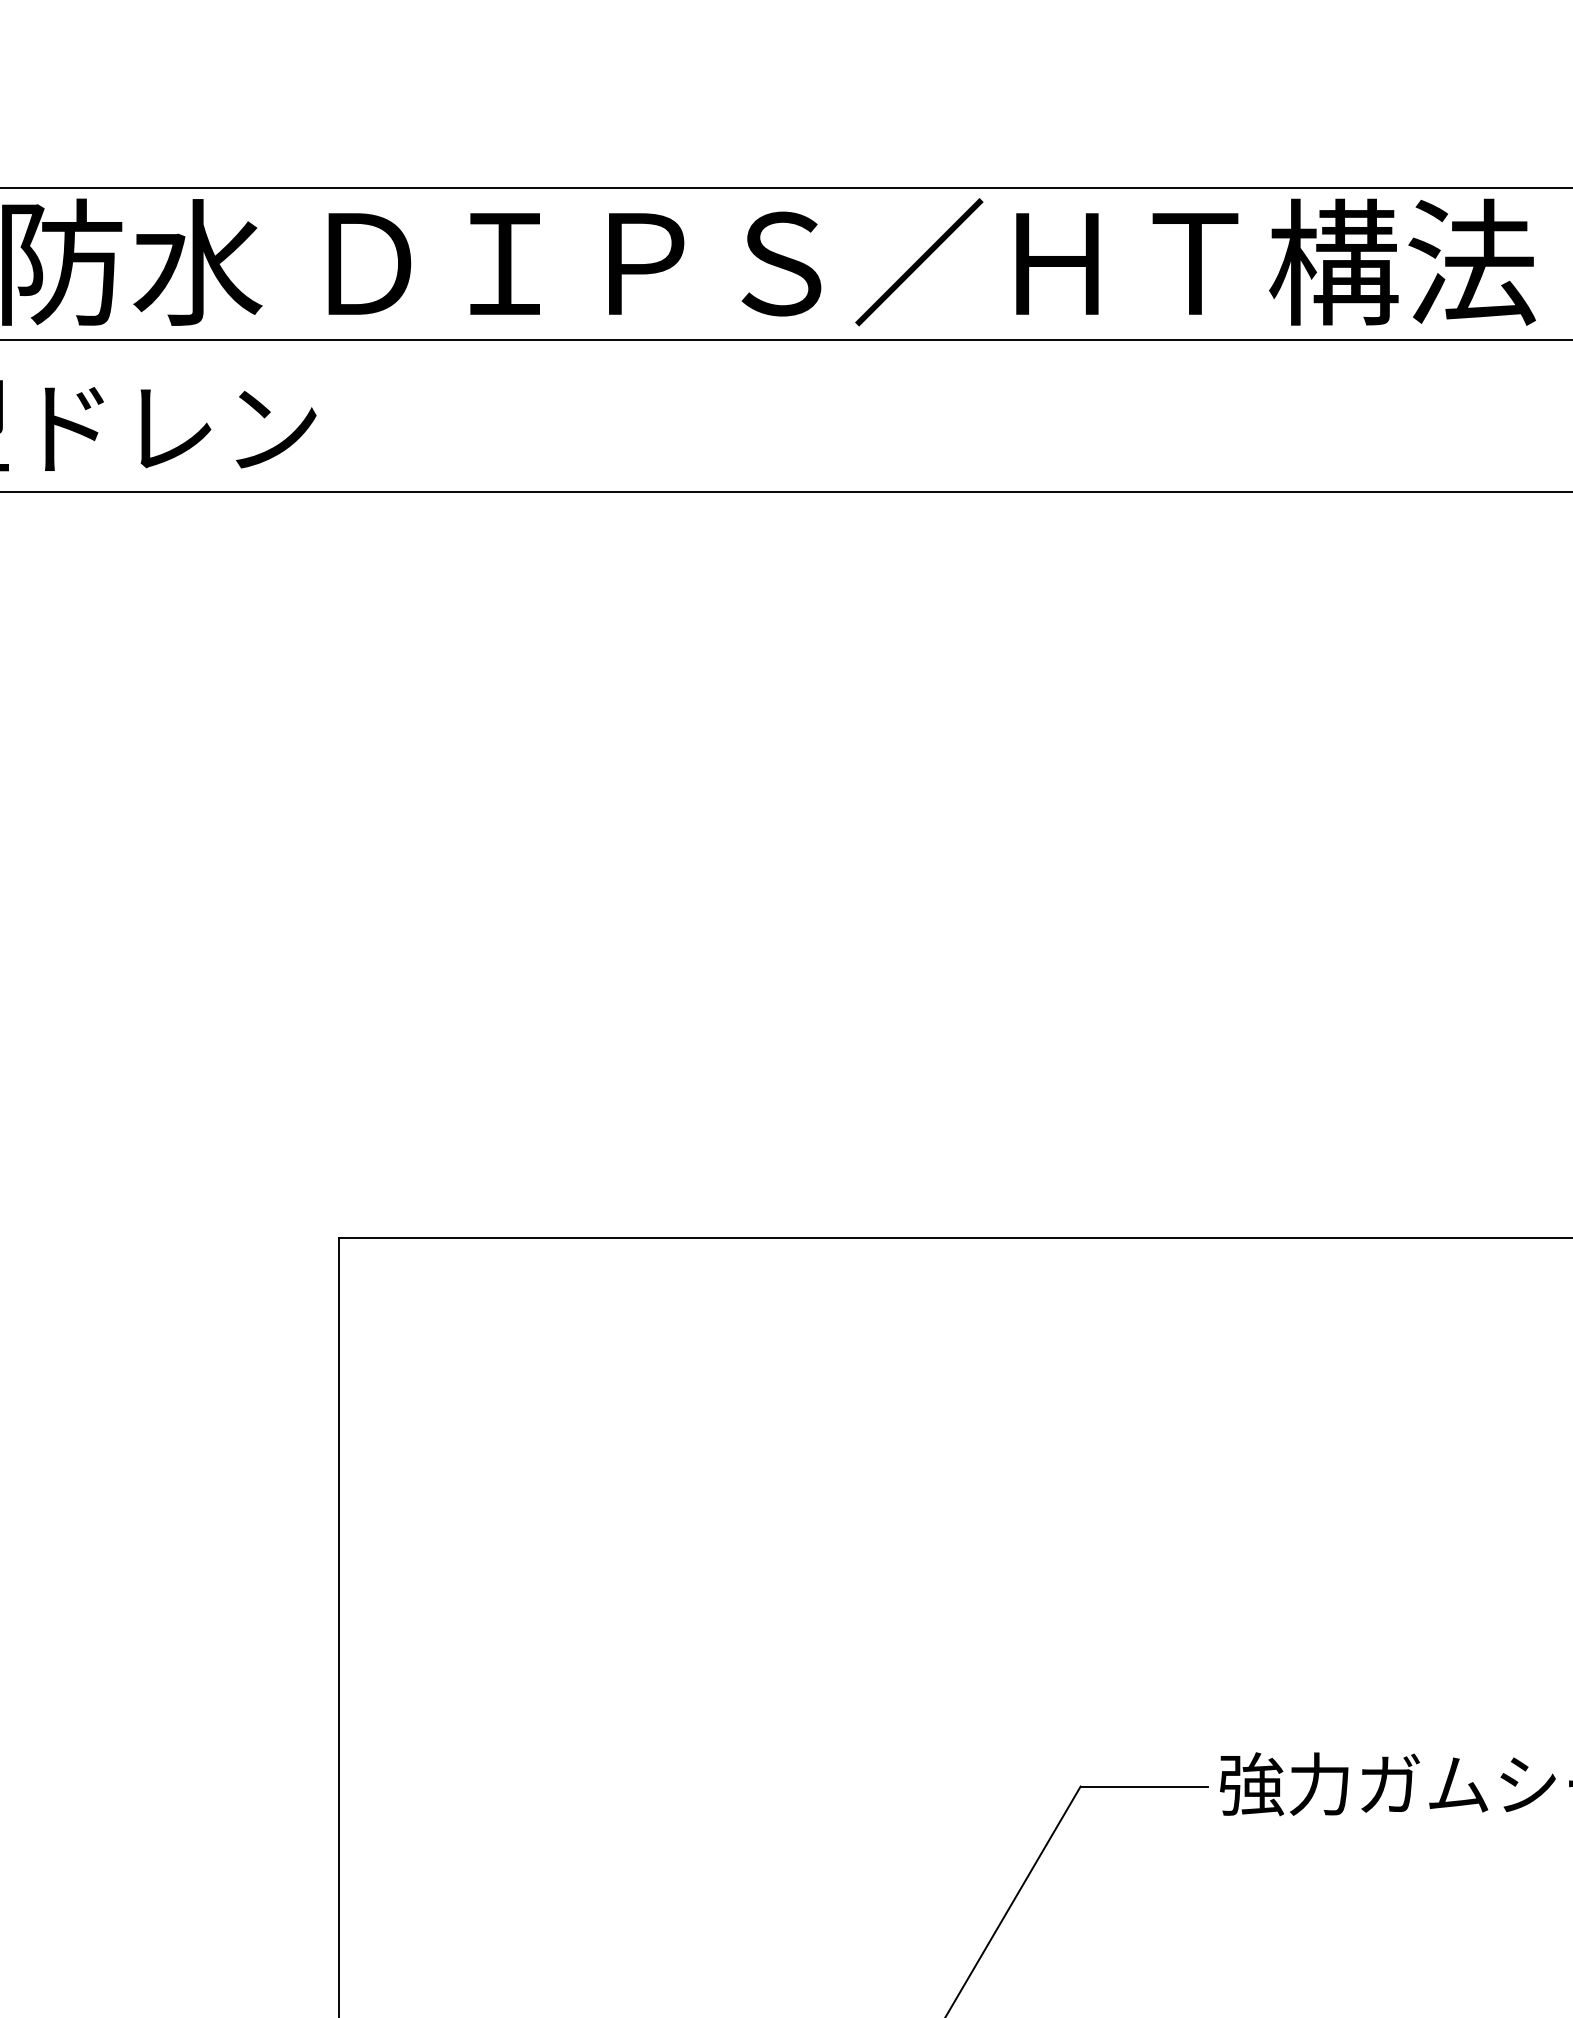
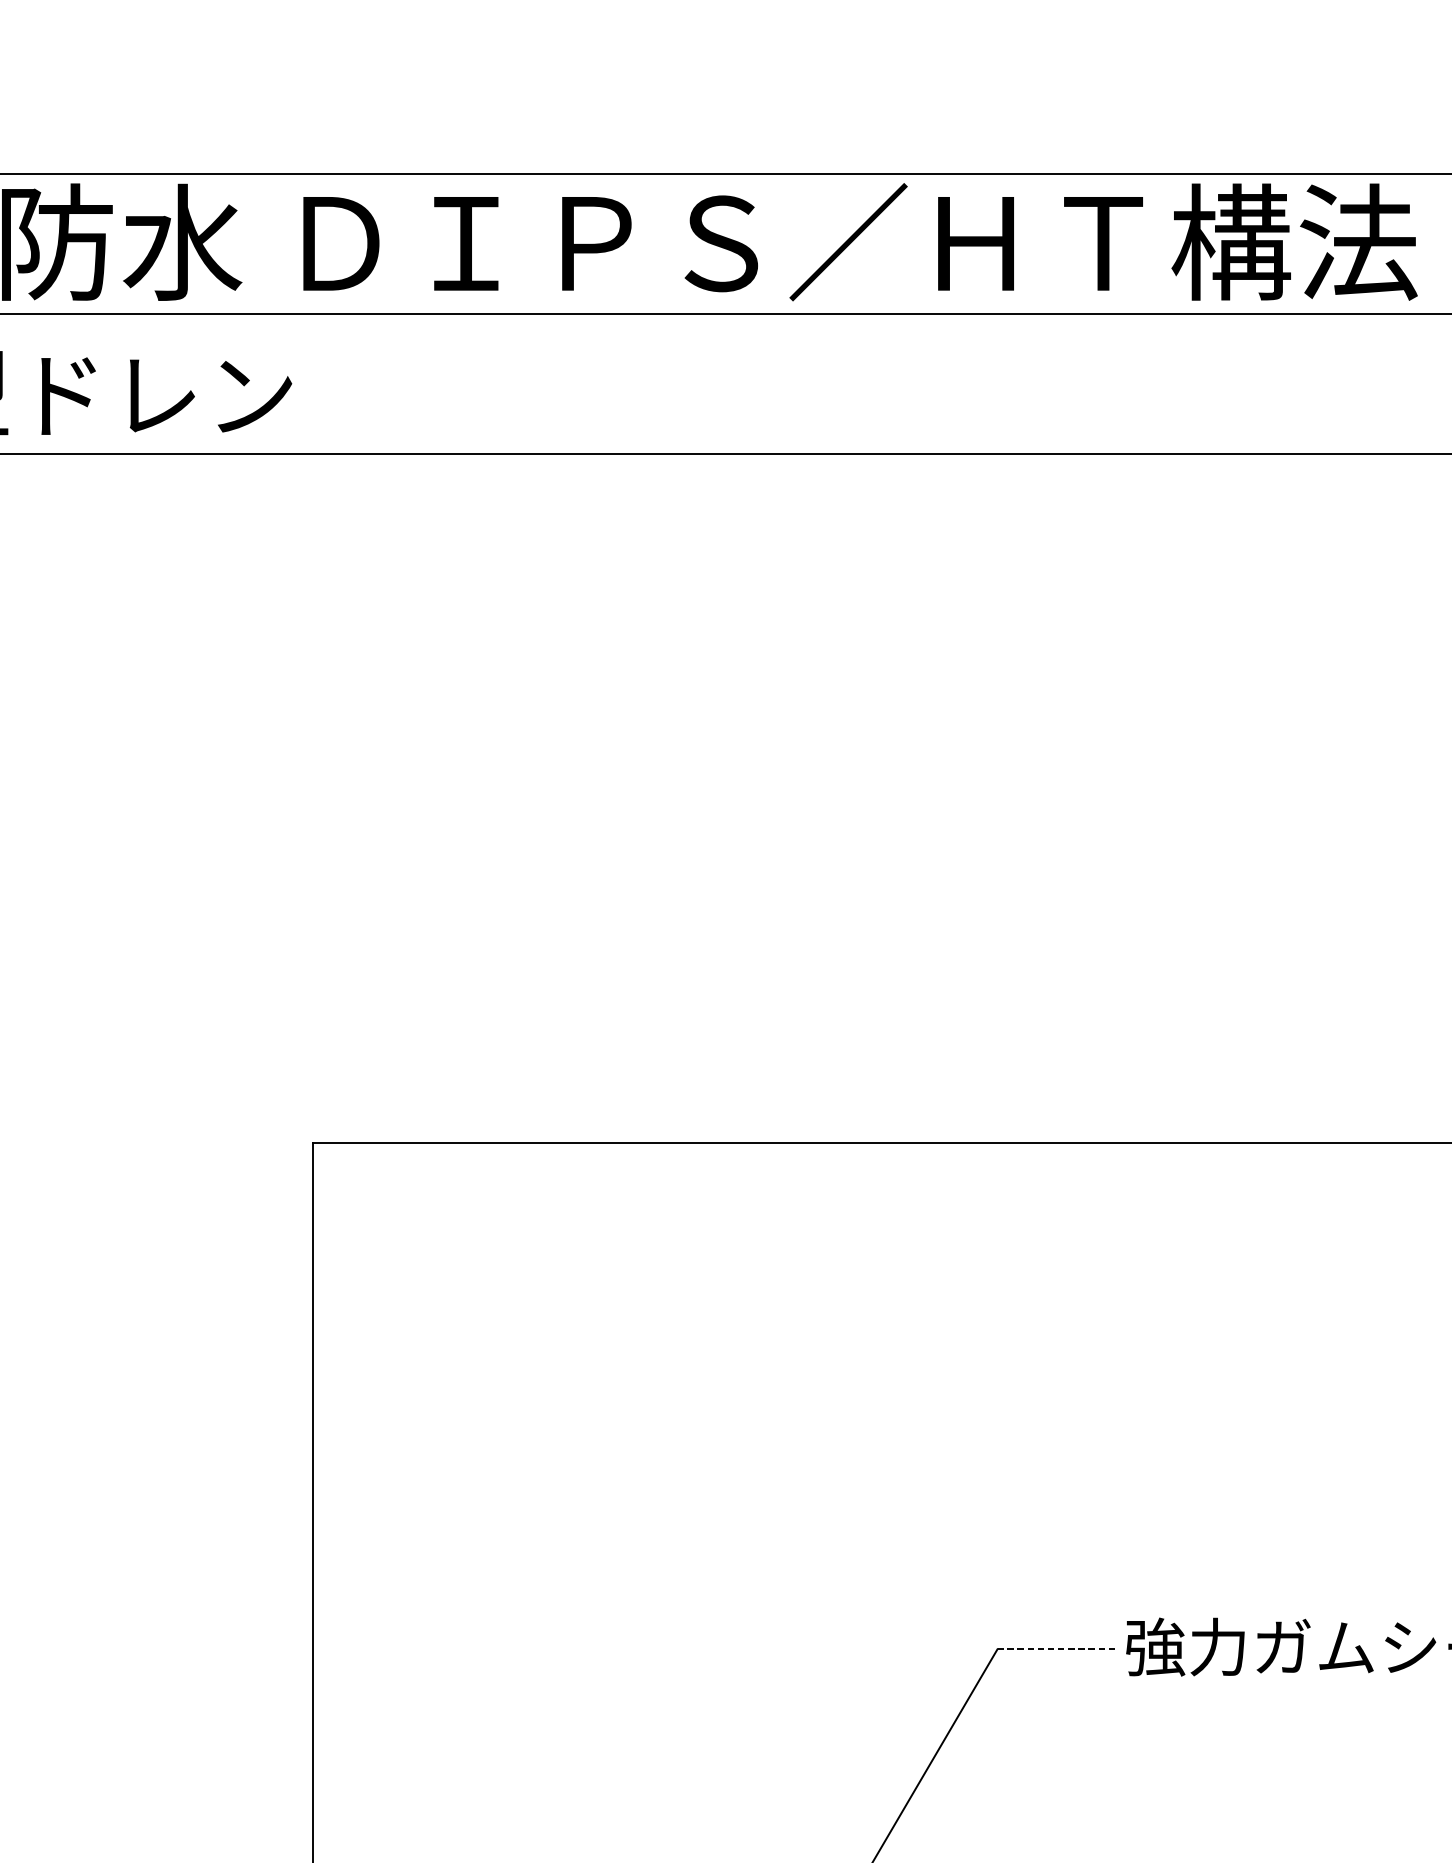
line: (1144, 1786) -> (1056, 1649), solid -> dashed

